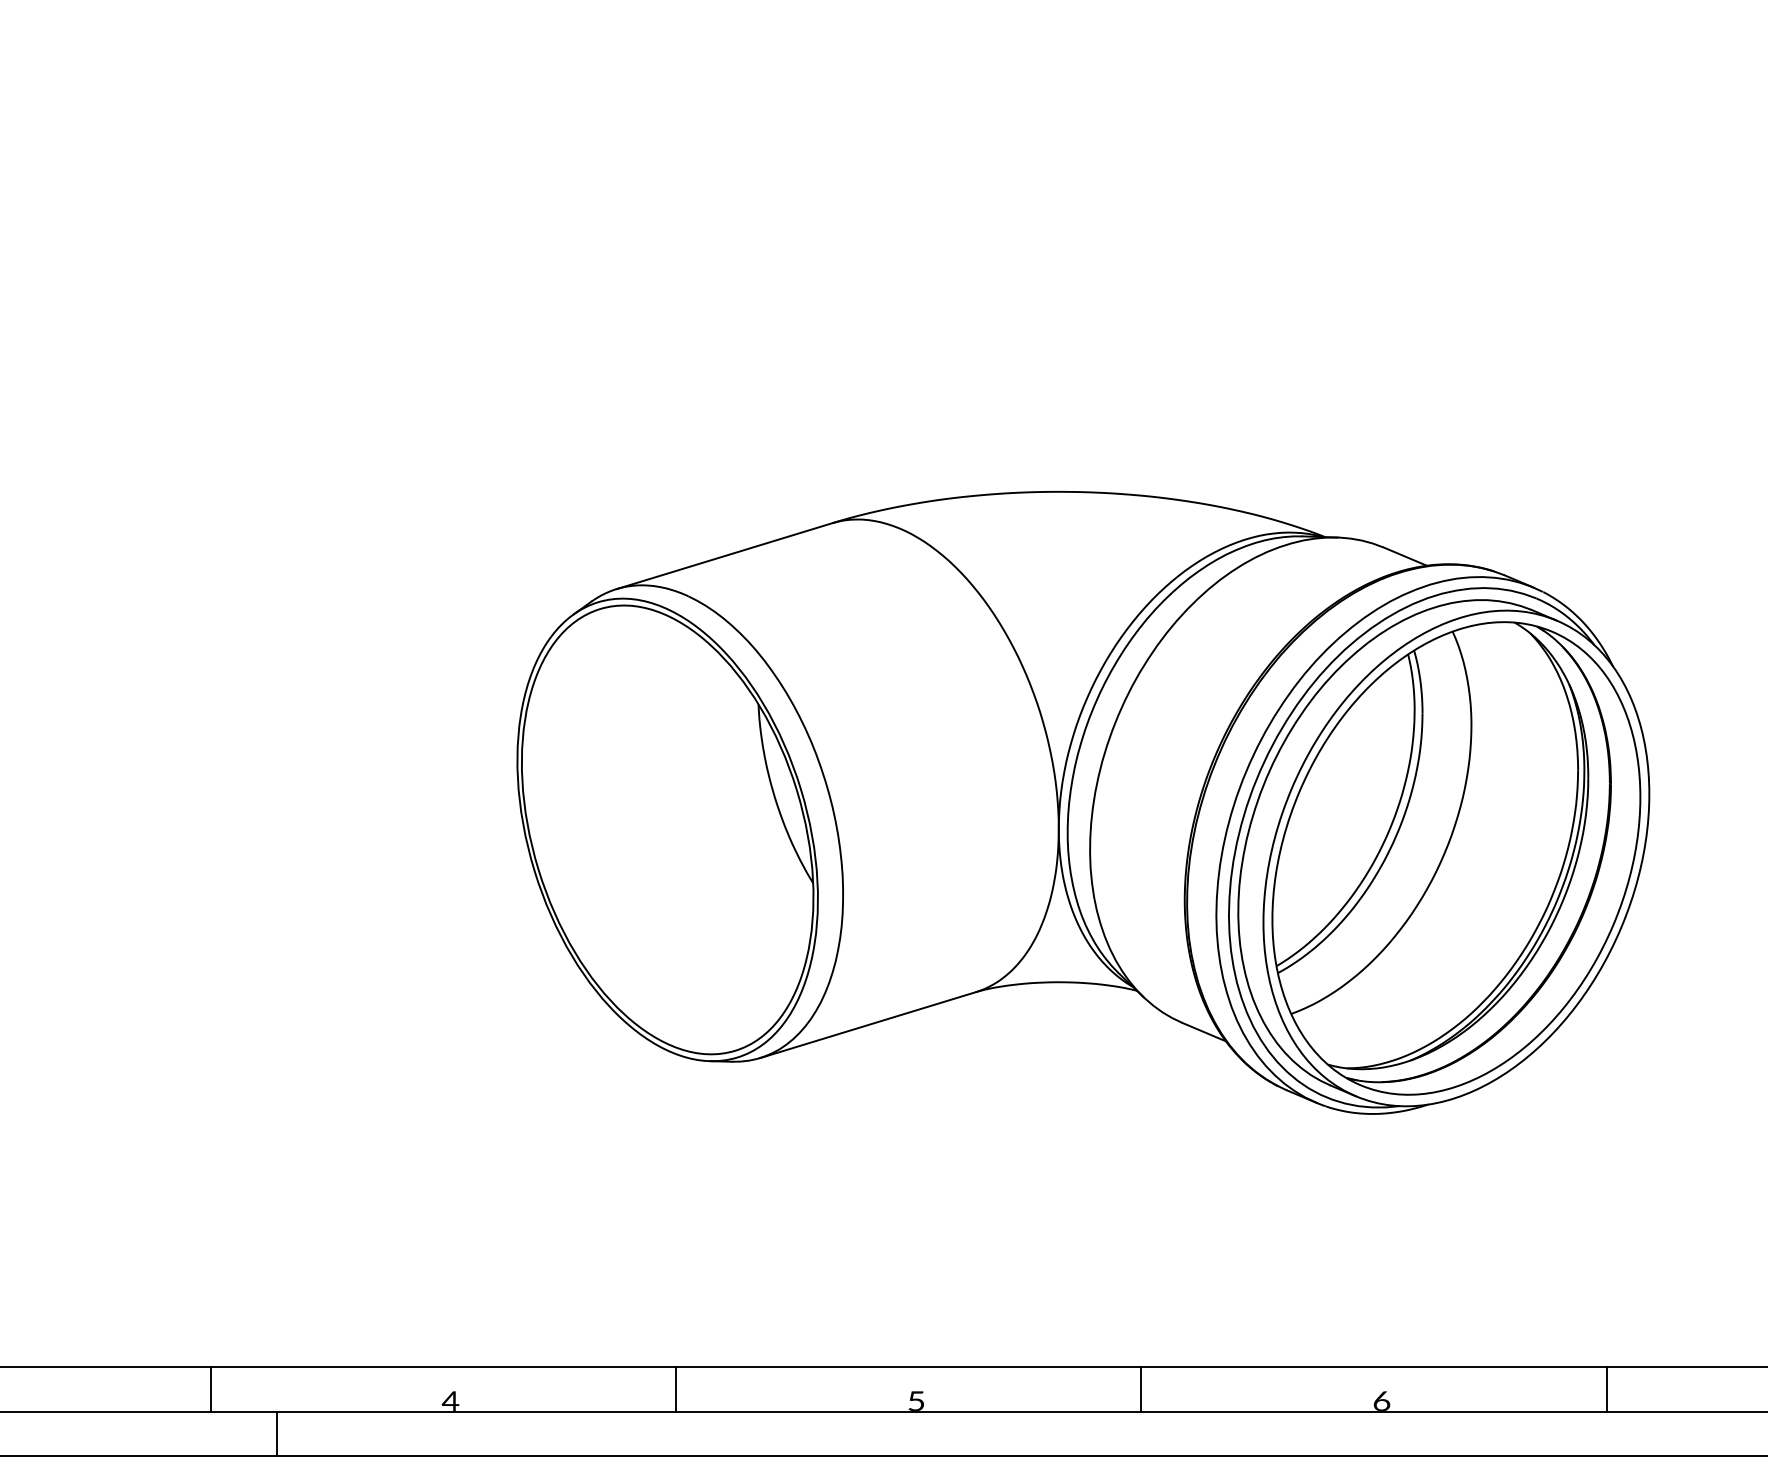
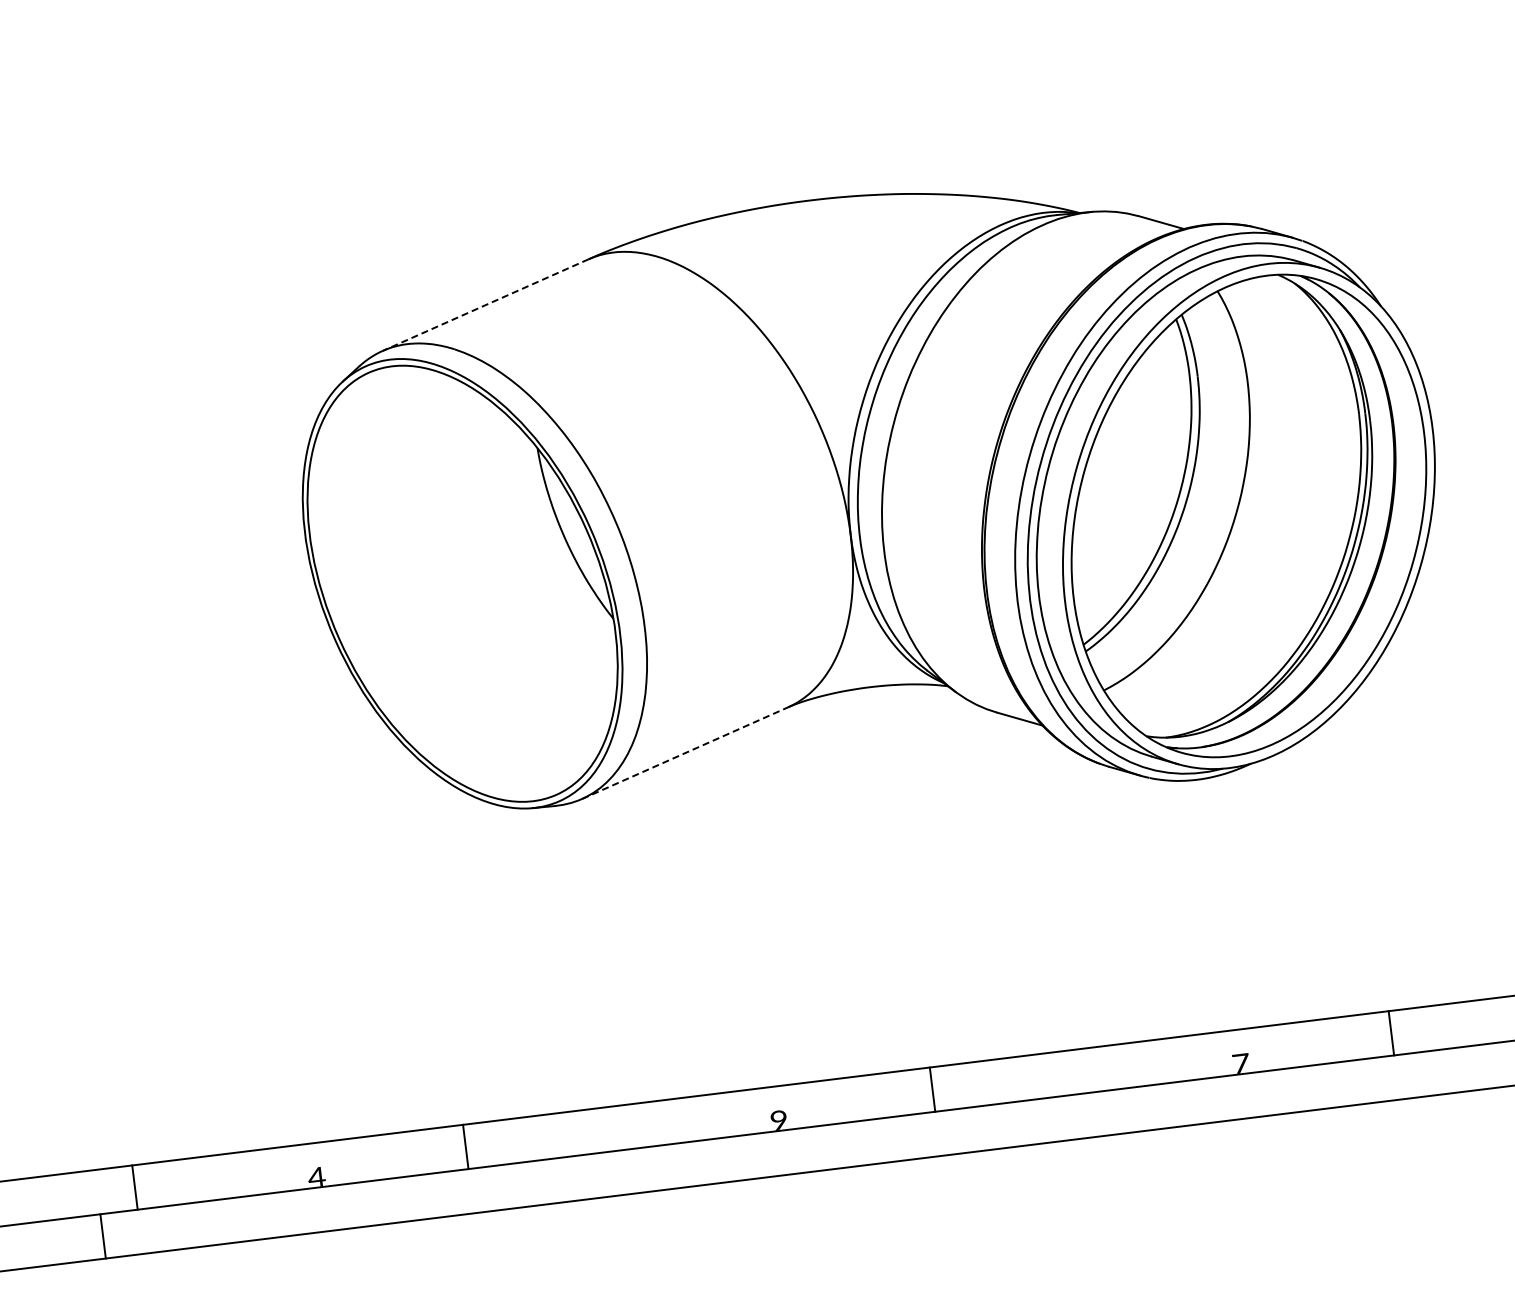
line: (724, 556) -> (485, 305), solid -> dashed
line: (867, 1025) -> (684, 753), solid -> dashed
line: (210, 1389) -> (134, 1187), moved
line: (676, 1389) -> (466, 1147), moved
line: (1141, 1389) -> (932, 1089), moved
line: (1606, 1389) -> (1391, 1033), moved
text: (916, 1400) -> (779, 1119), 5 -> 9
text: (1381, 1400) -> (1240, 1063), 6 -> 7
line: (277, 1433) -> (103, 1236), moved

